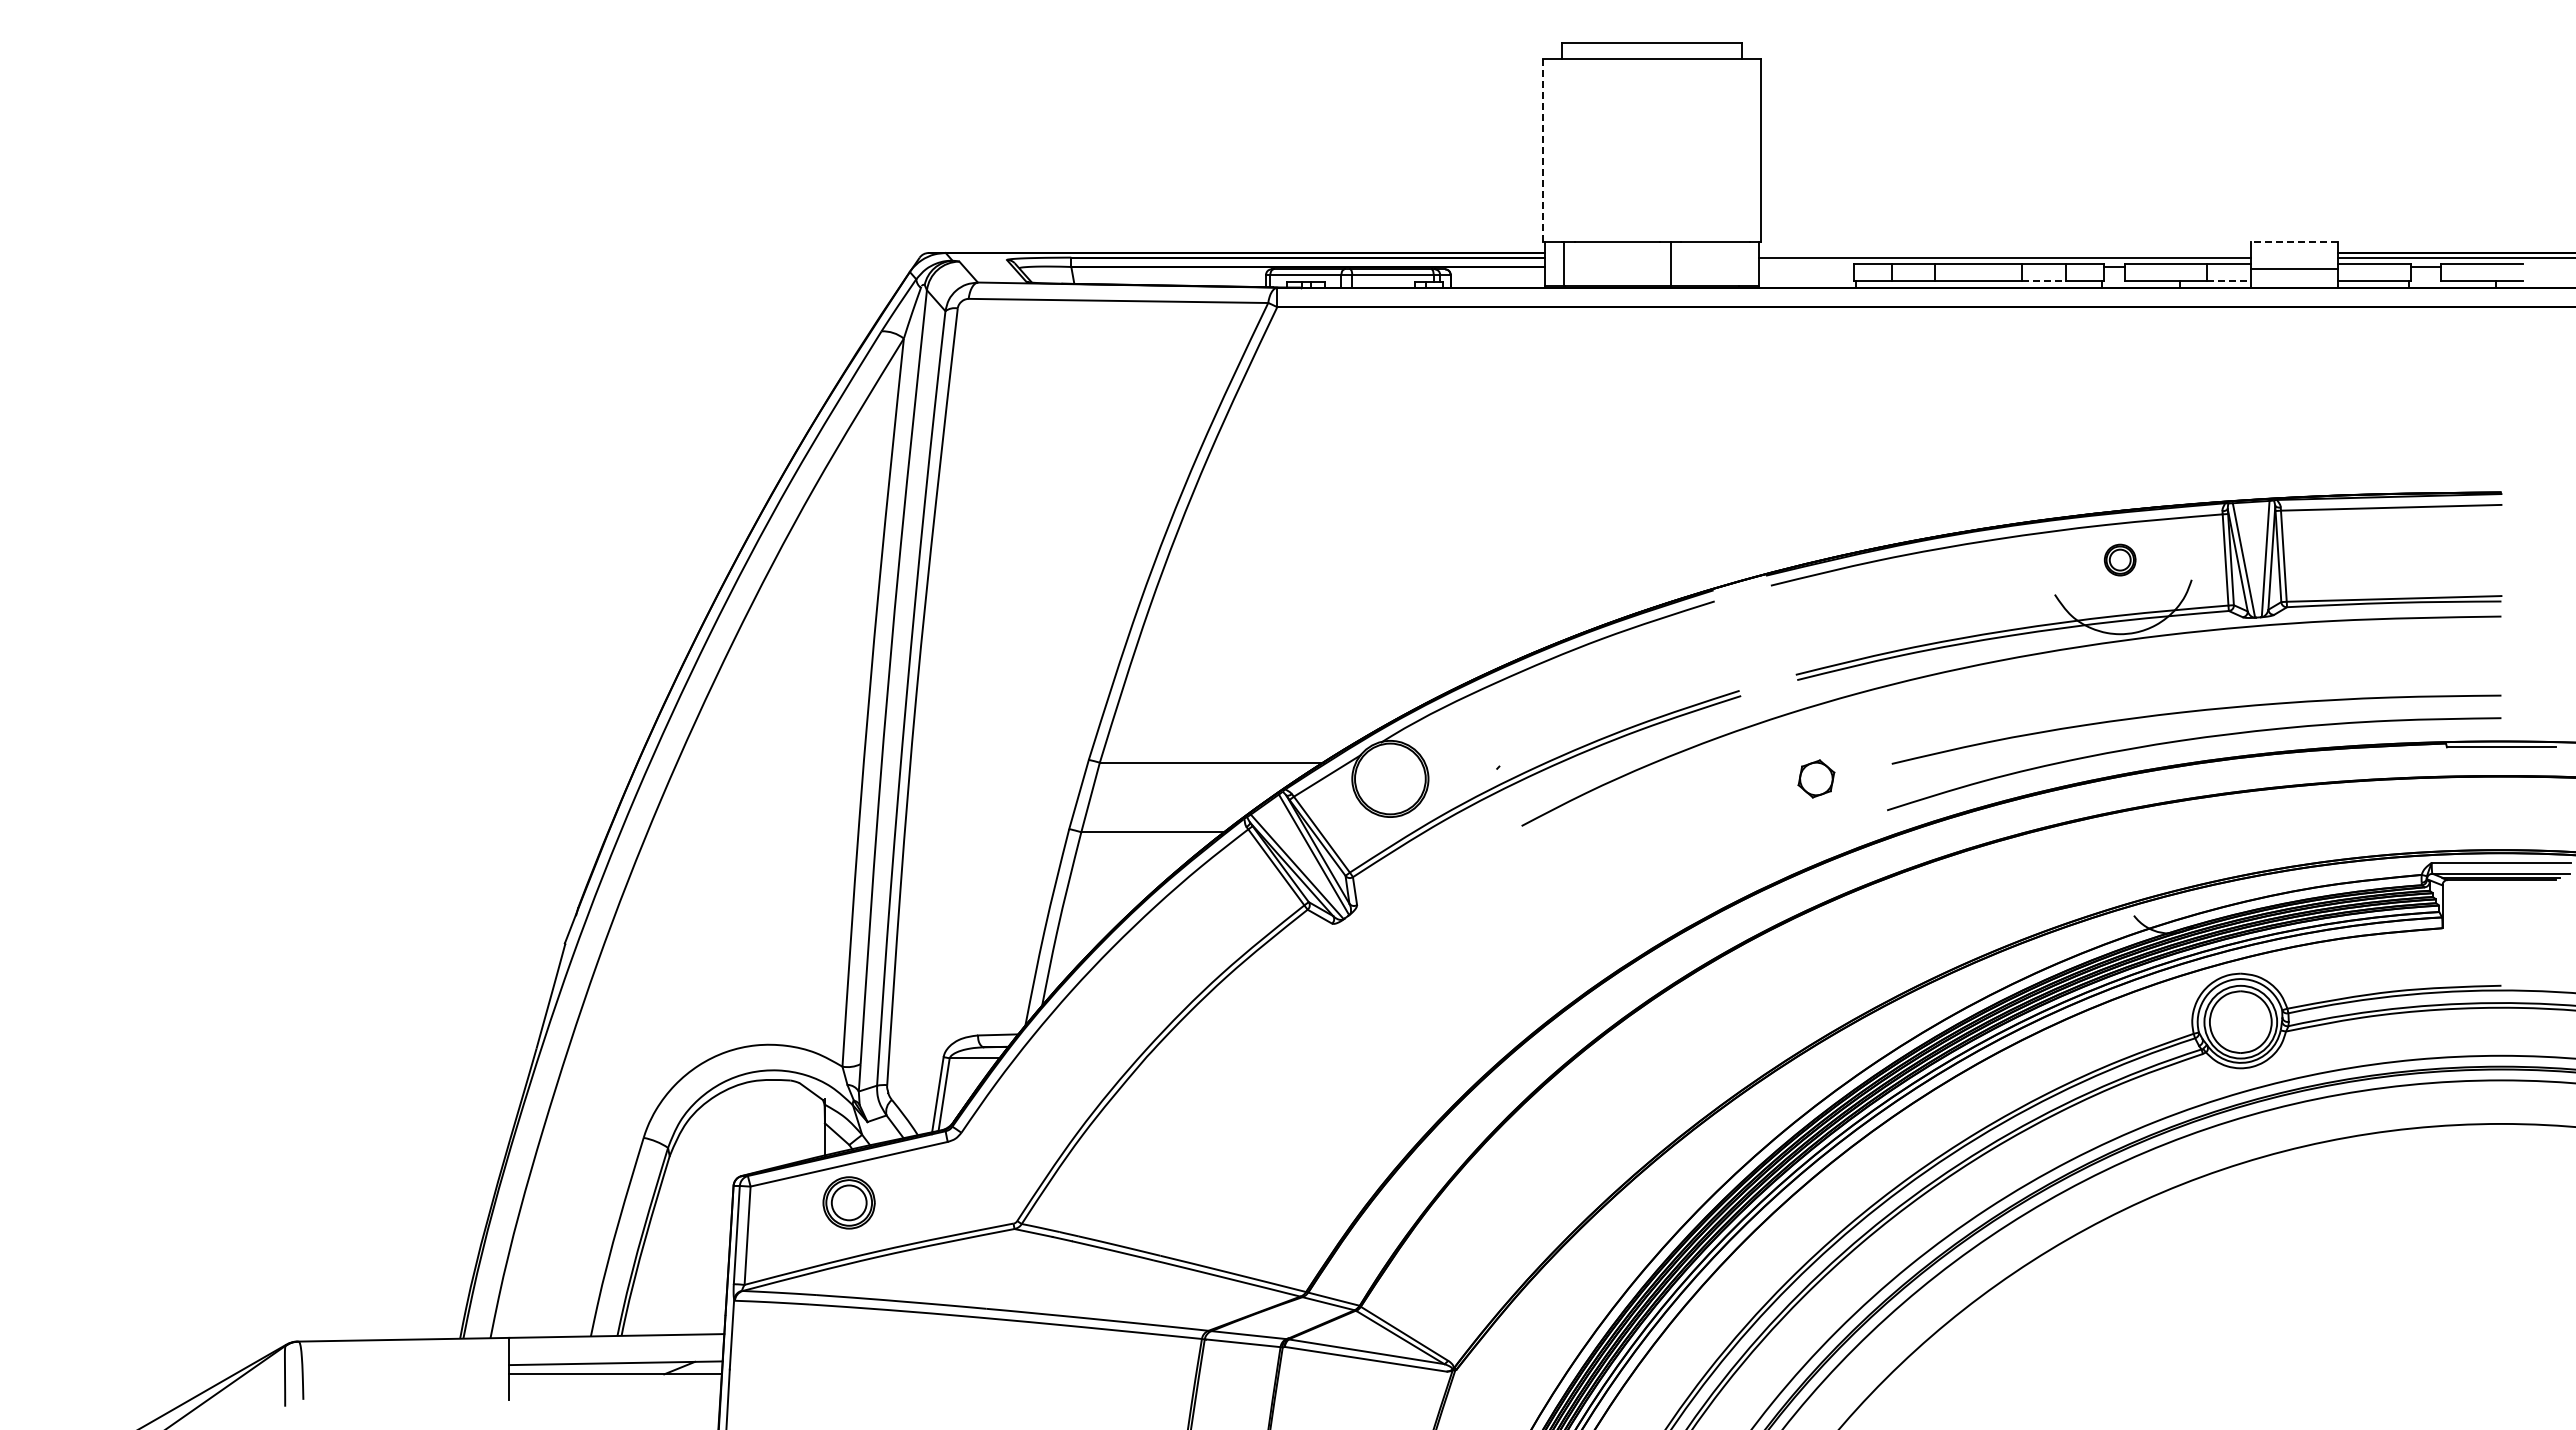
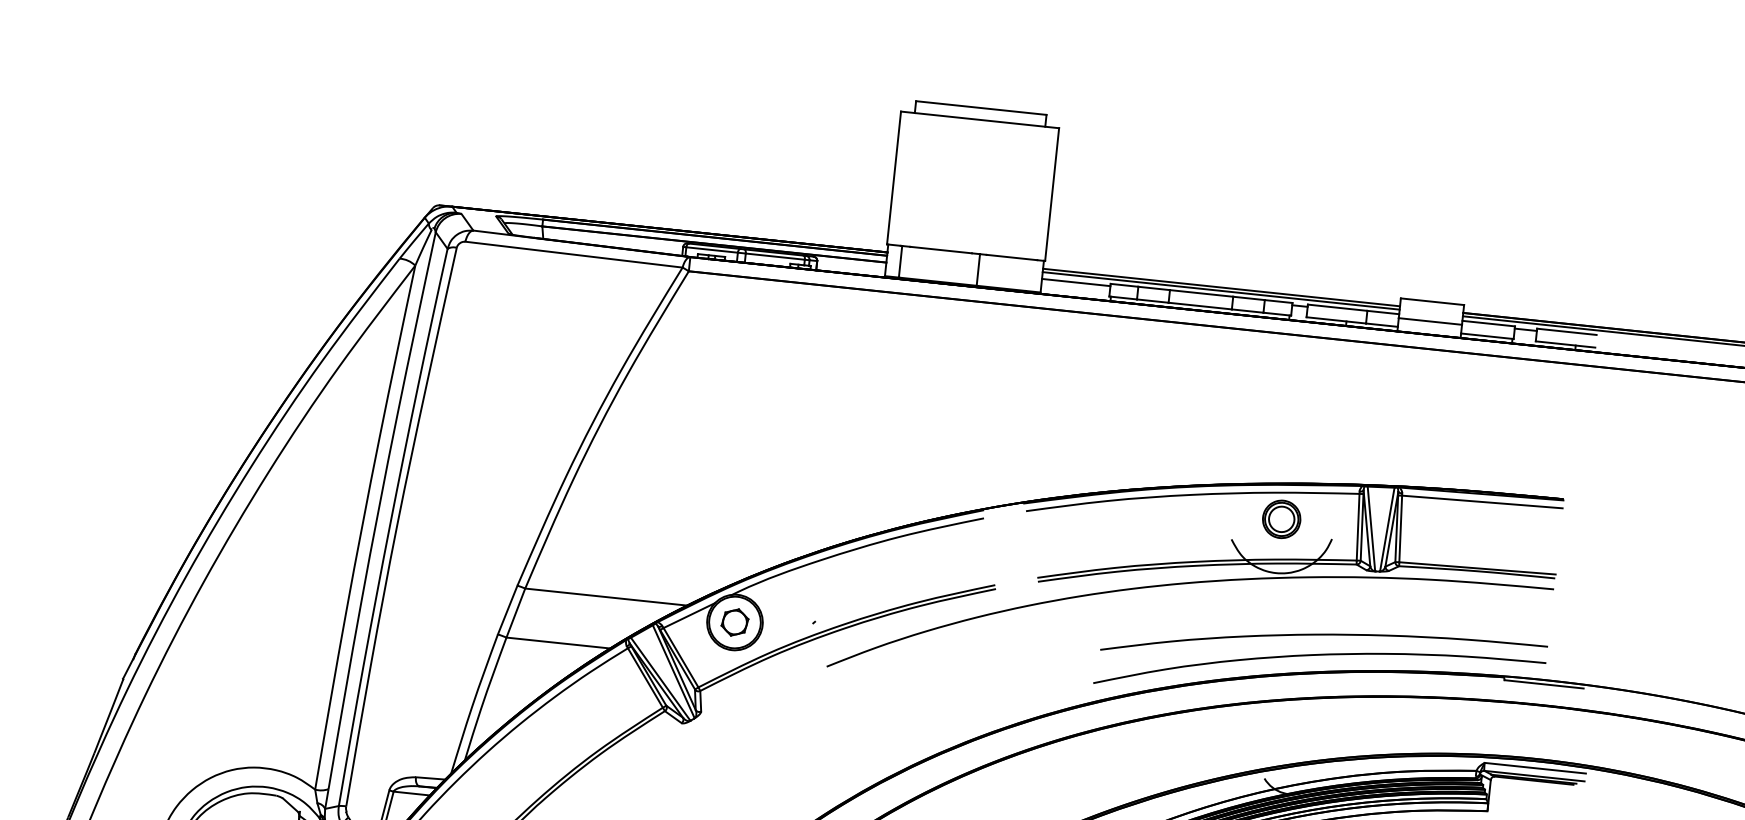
line: (1543, 151) -> (894, 178), dashed -> solid
line: (2294, 242) -> (1432, 301), dashed -> solid
line: (2005, 253) -> (1221, 287), added
line: (1806, 267) -> (1076, 282), added
line: (2044, 281) -> (1247, 311), dashed -> solid
line: (2229, 281) -> (1382, 325), dashed -> solid
part: (2119, 559) -> (1281, 518), size x1.67
part: (1816, 778) -> (735, 622), moved

